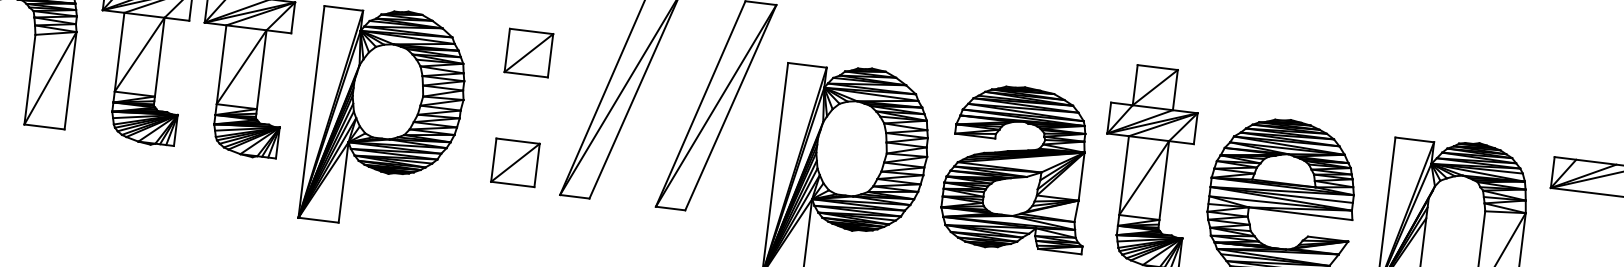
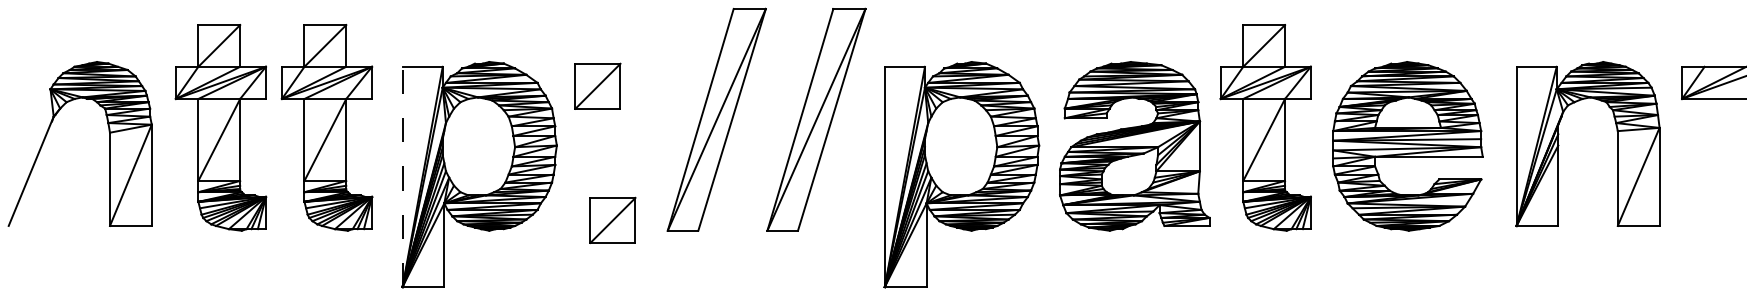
part: (528, 52) -> (597, 85), moved
line: (311, 111) -> (402, 176), solid -> dashed
part: (515, 161) -> (612, 219), moved

